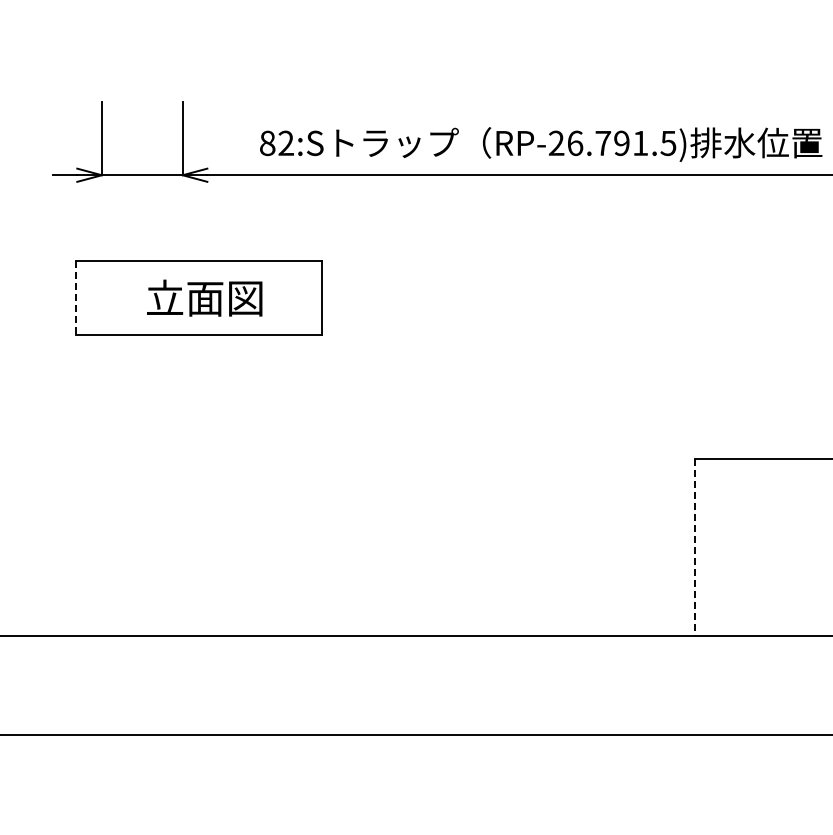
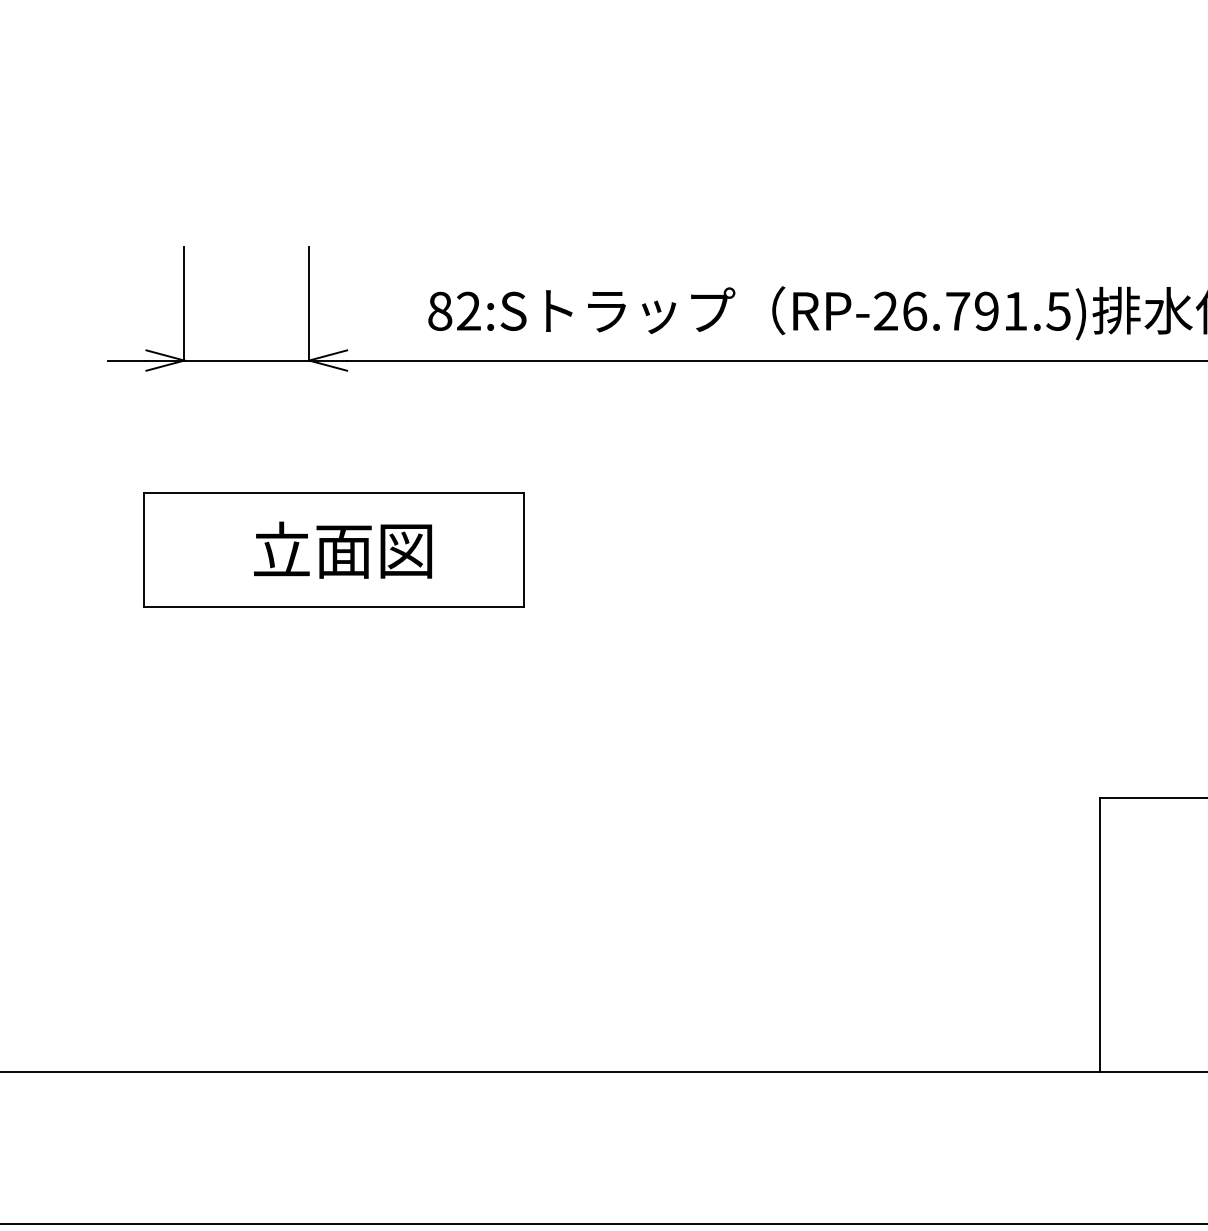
line: (75, 297) -> (143, 549), dashed -> solid
line: (694, 547) -> (1098, 934), dashed -> solid

